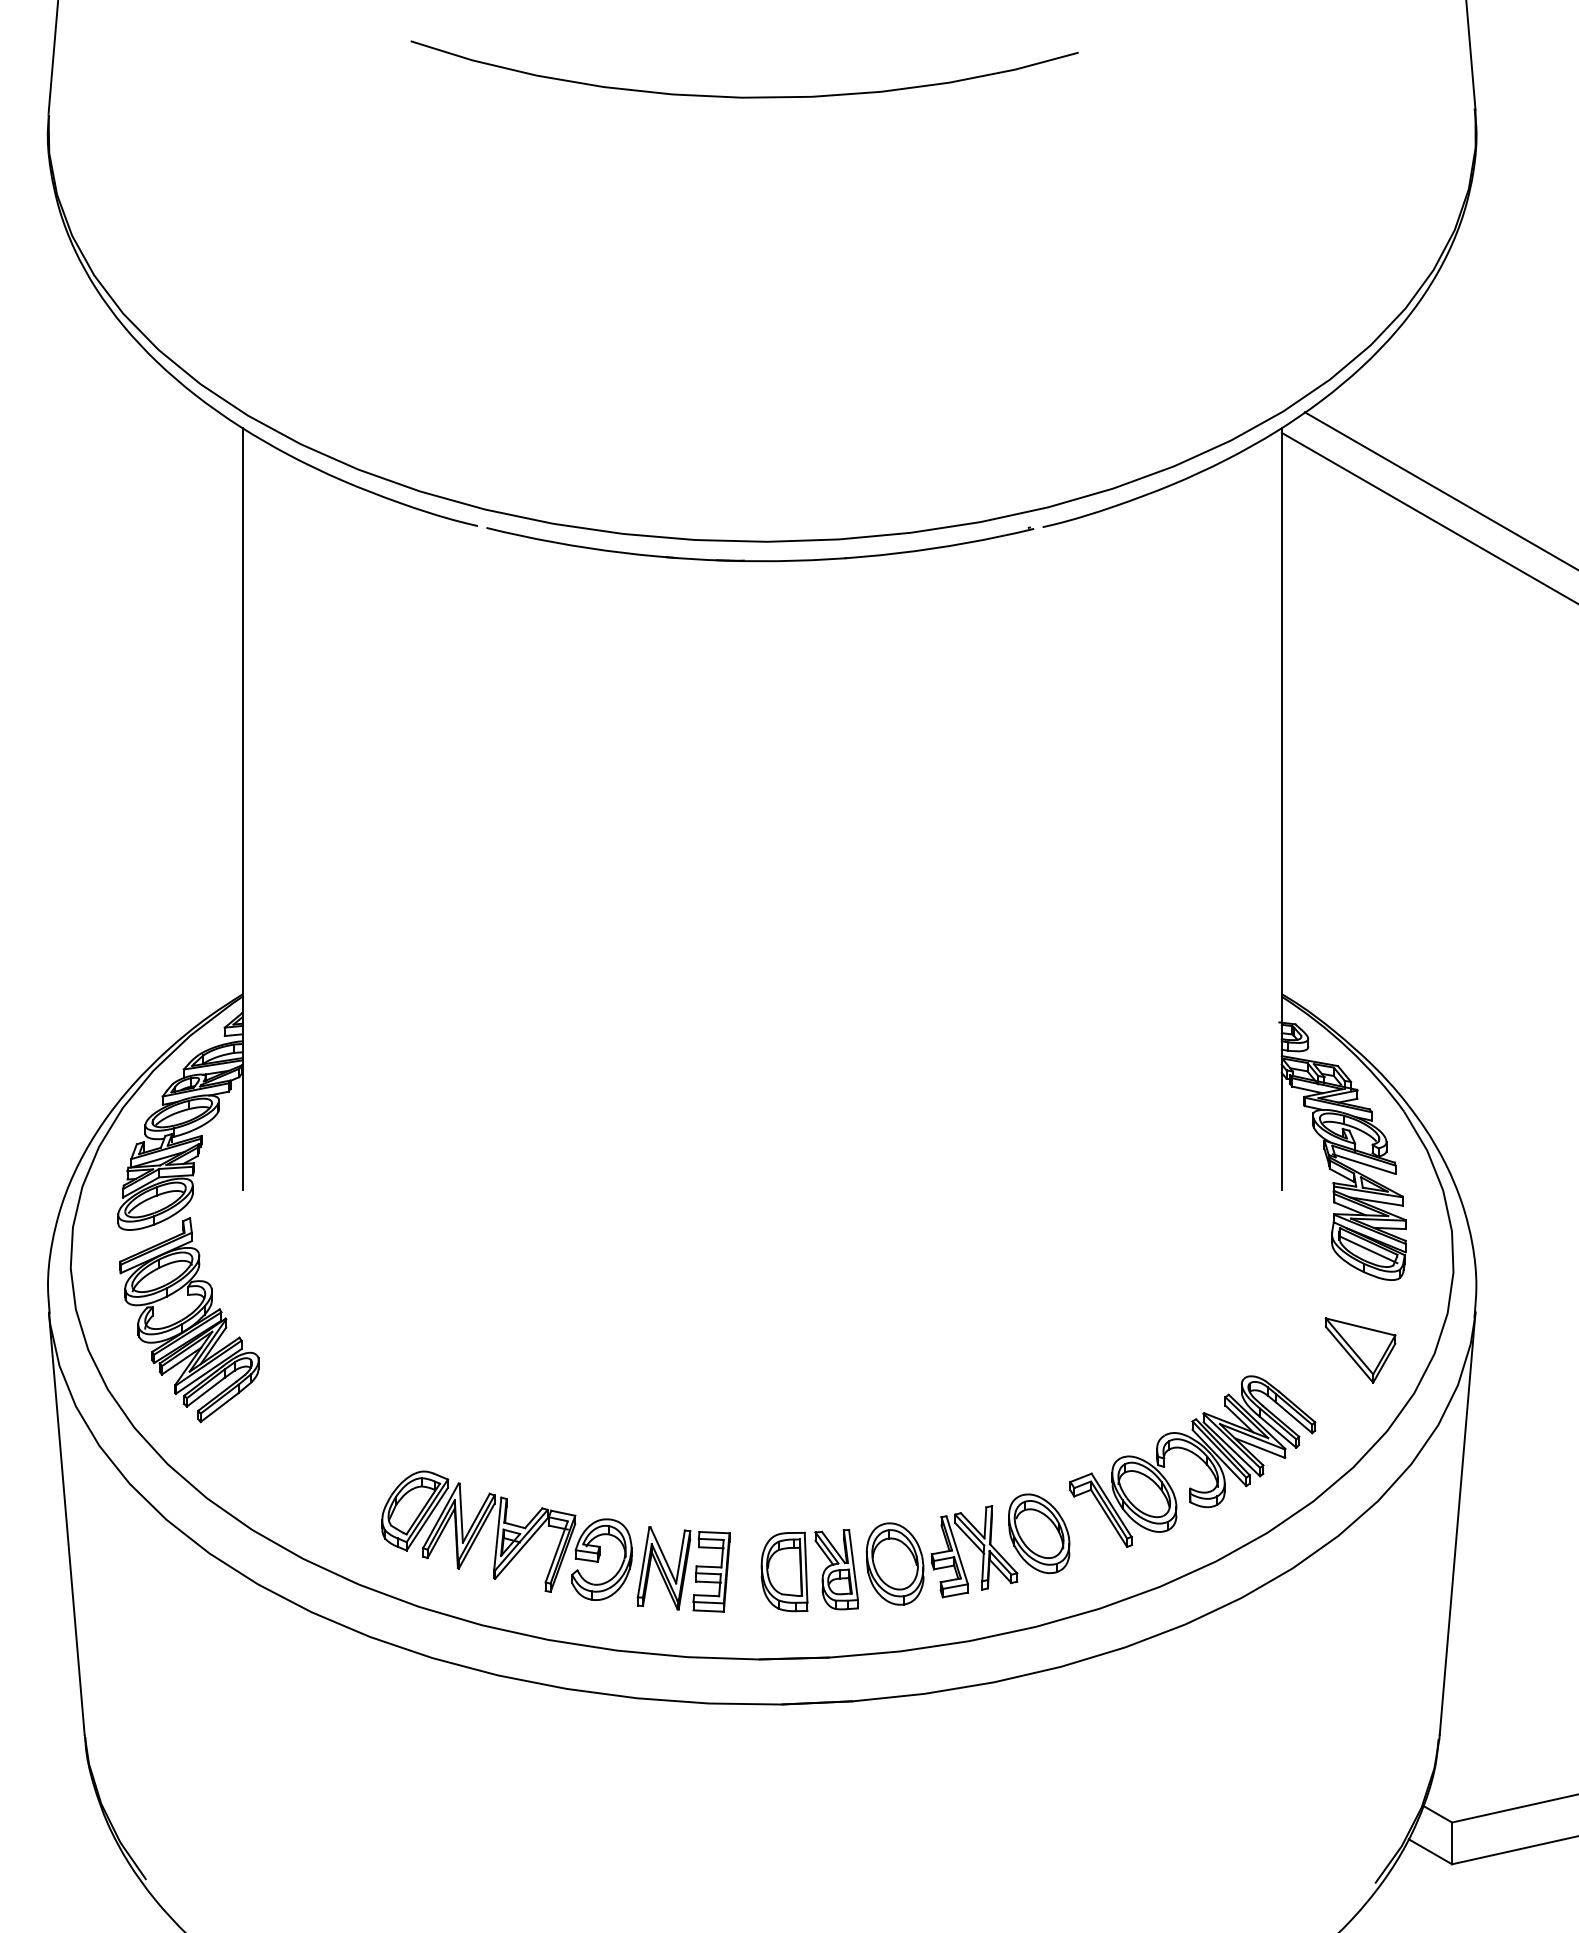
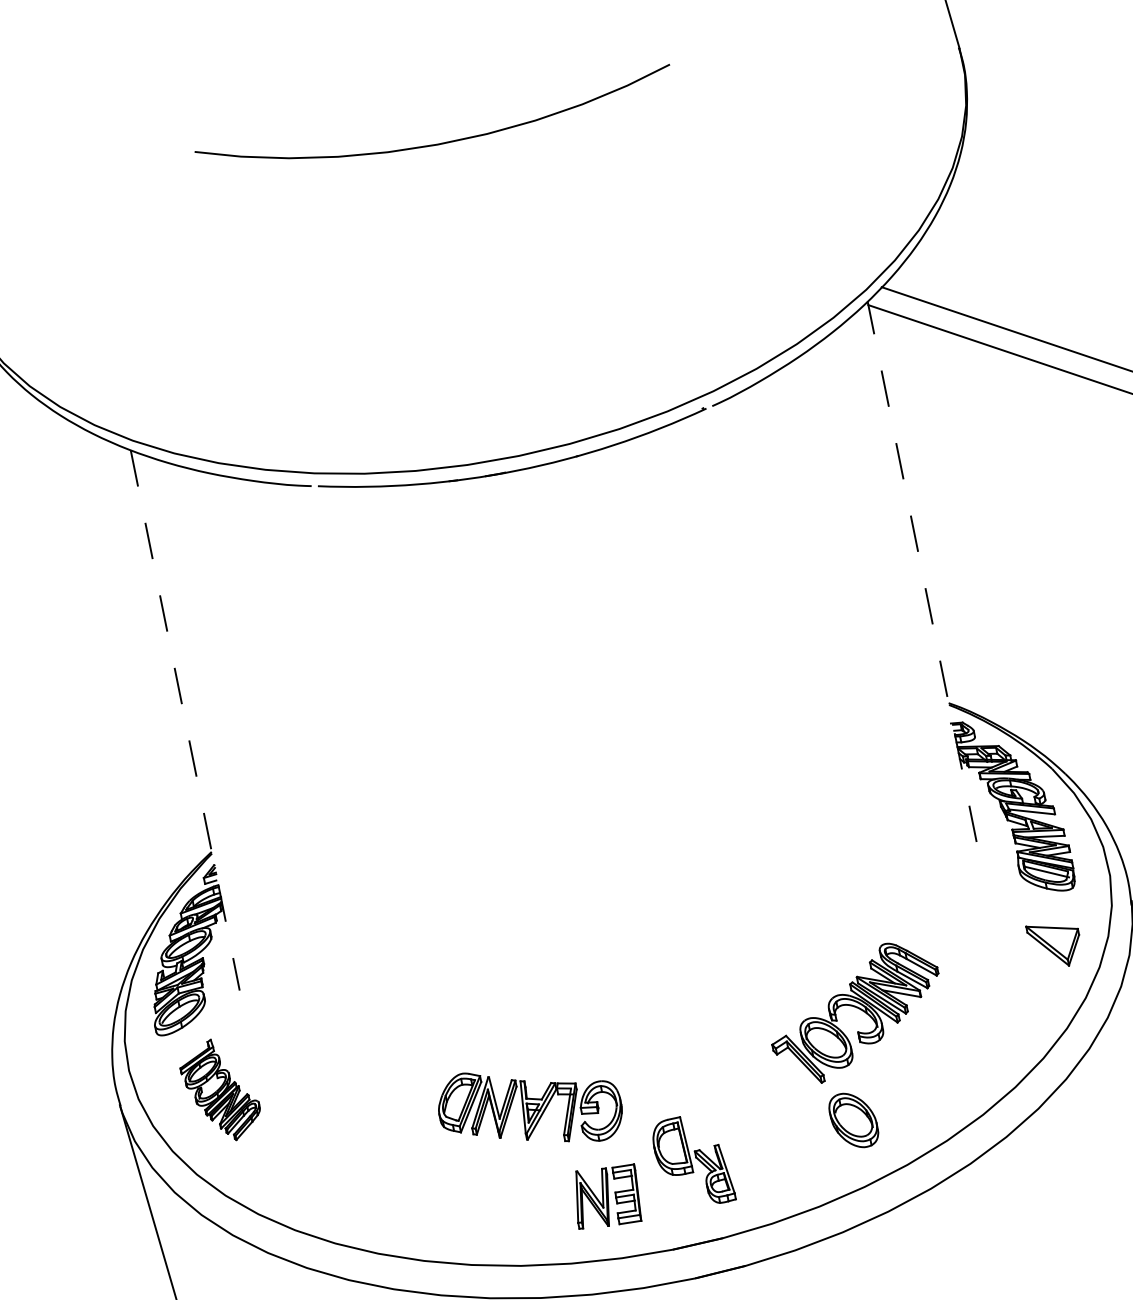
line: (1281, 808) -> (921, 571), solid -> dashed
line: (242, 809) -> (185, 720), solid -> dashed
part: (189, 1320) -> (220, 1090), size x0.7
part: (1196, 1456) -> (858, 1008), moved
part: (506, 1535) -> (529, 1107), moved
part: (941, 1555) -> (787, 1149), removed
part: (784, 1571) -> (671, 1147), moved

